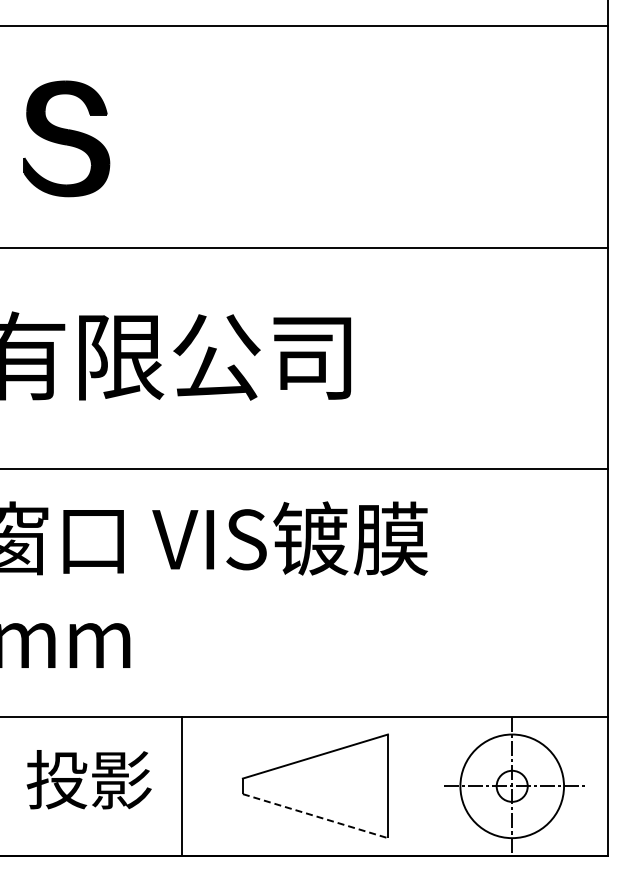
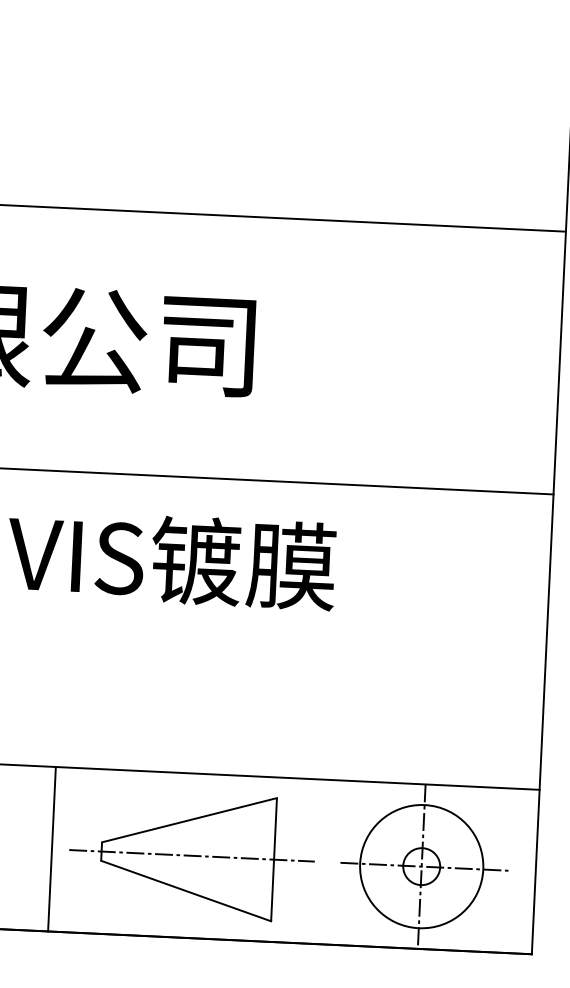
line: (182, 786) -> (52, 849), moved
line: (318, 786) -> (191, 855), added
line: (315, 816) -> (186, 891), dashed -> solid

